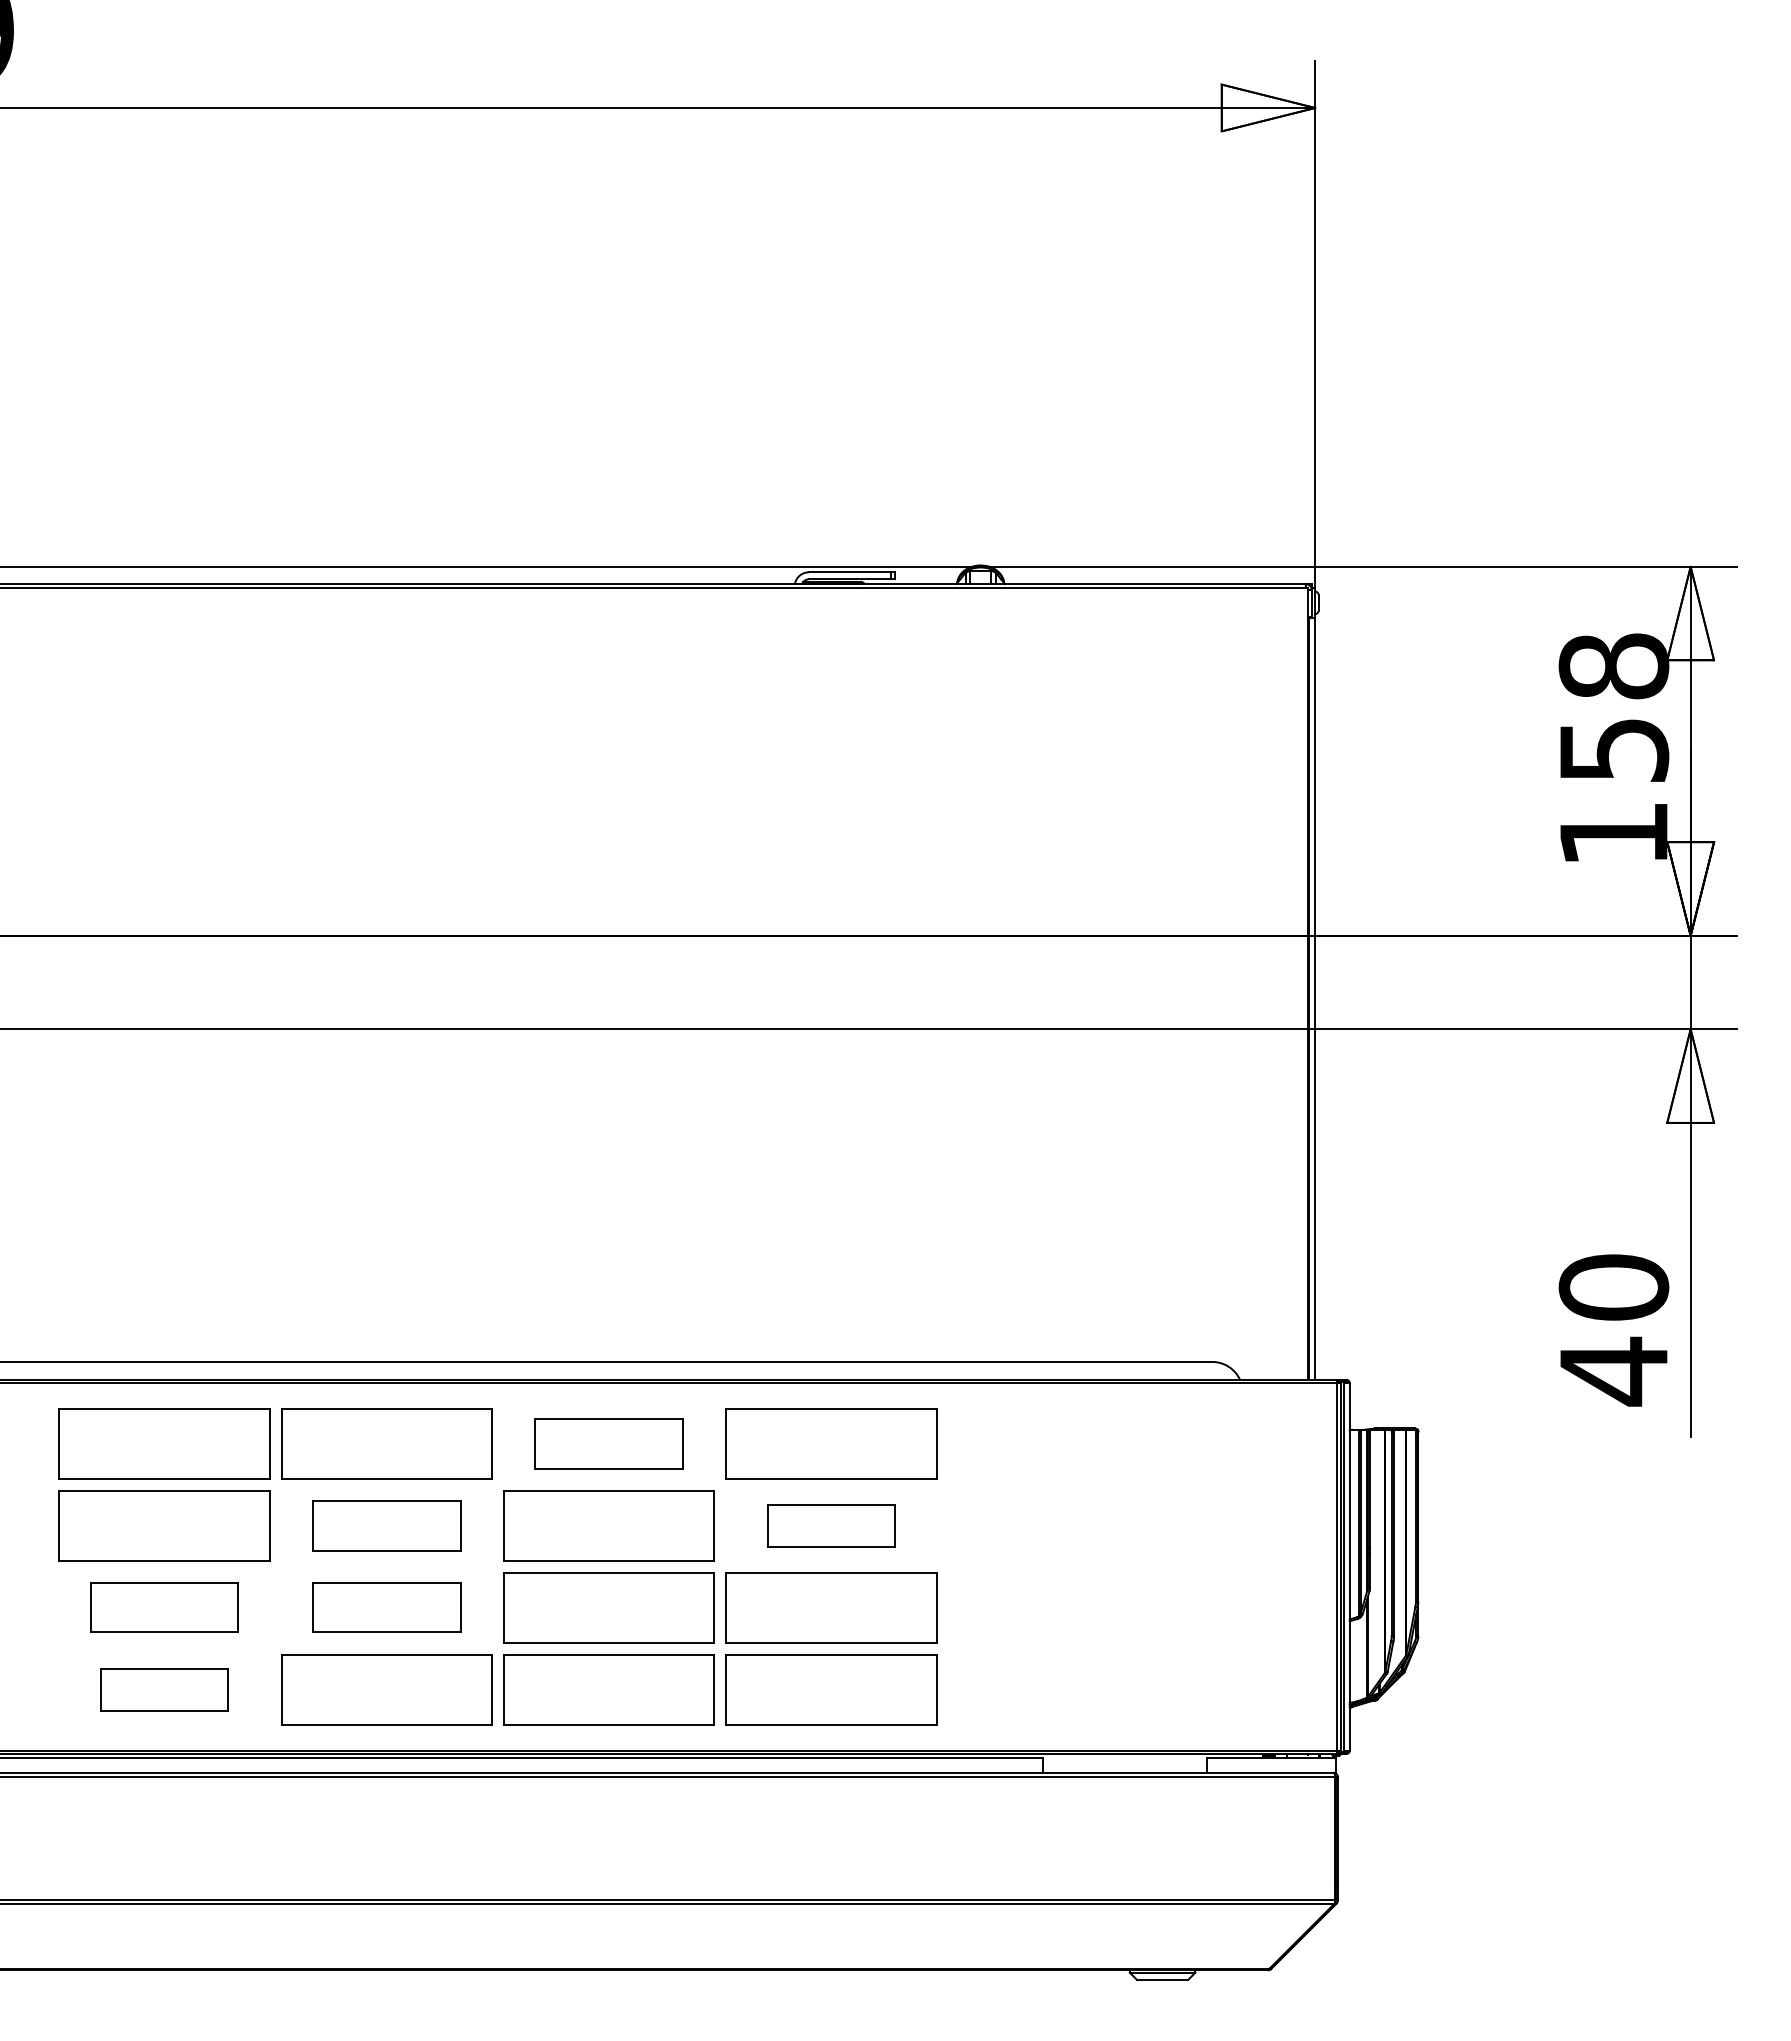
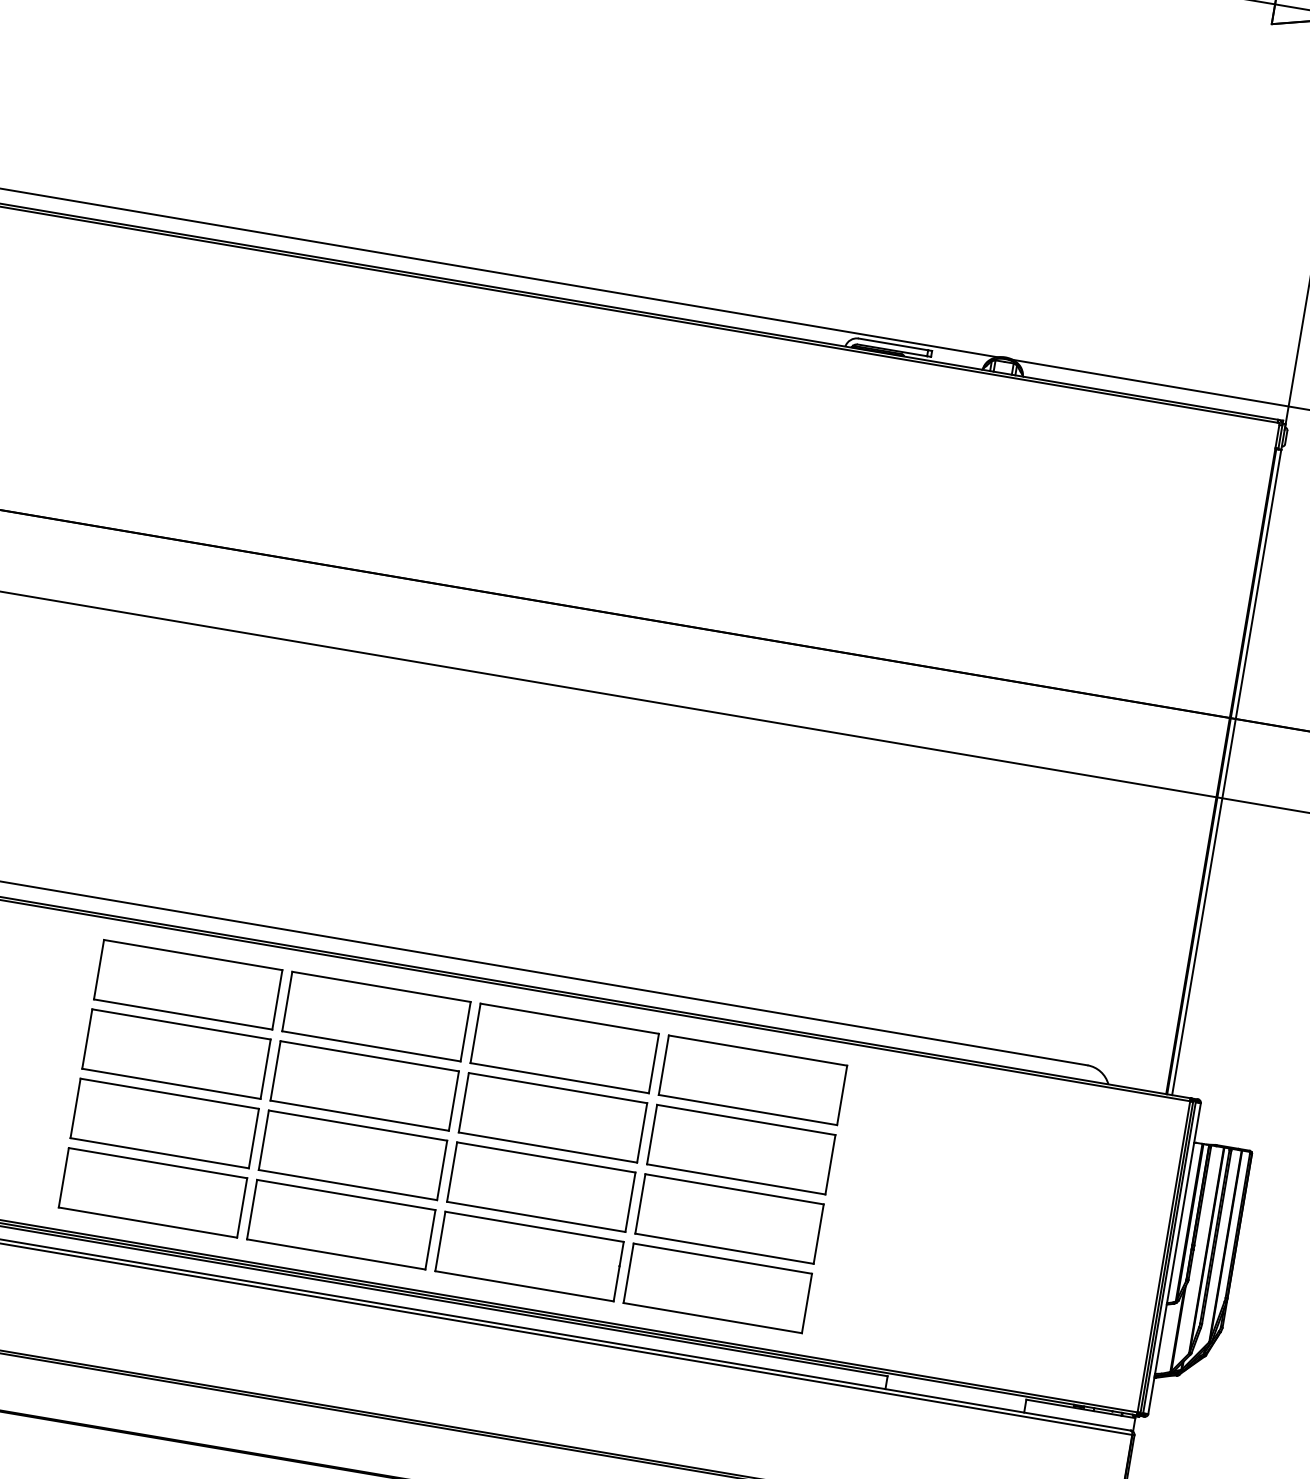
part: (608, 1443) -> (564, 1047), size x1.43
part: (386, 1525) -> (364, 1085), size x1.43
part: (831, 1525) -> (741, 1149), size x1.67
part: (164, 1607) -> (164, 1123), size x1.43
part: (386, 1607) -> (352, 1155), size x1.43
part: (164, 1689) -> (152, 1192), size x1.67

